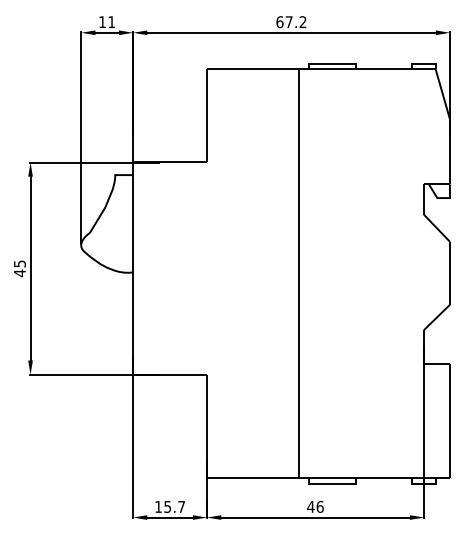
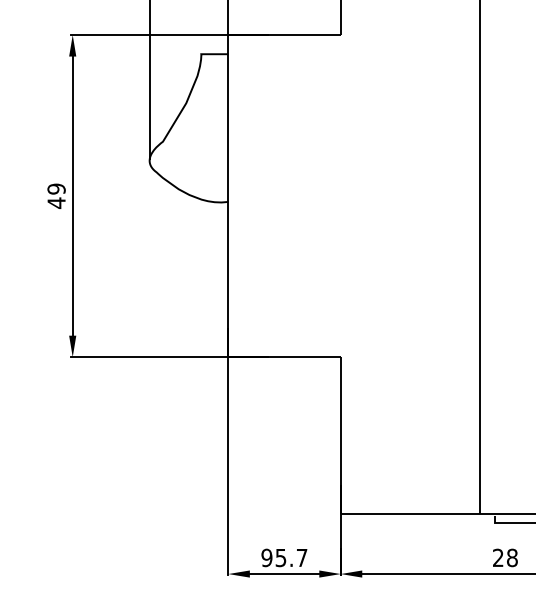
text: (19, 263) -> (55, 188), 45 -> 49
text: (158, 506) -> (266, 557), 15.7 -> 95.7
text: (315, 506) -> (505, 557), 46 -> 28

